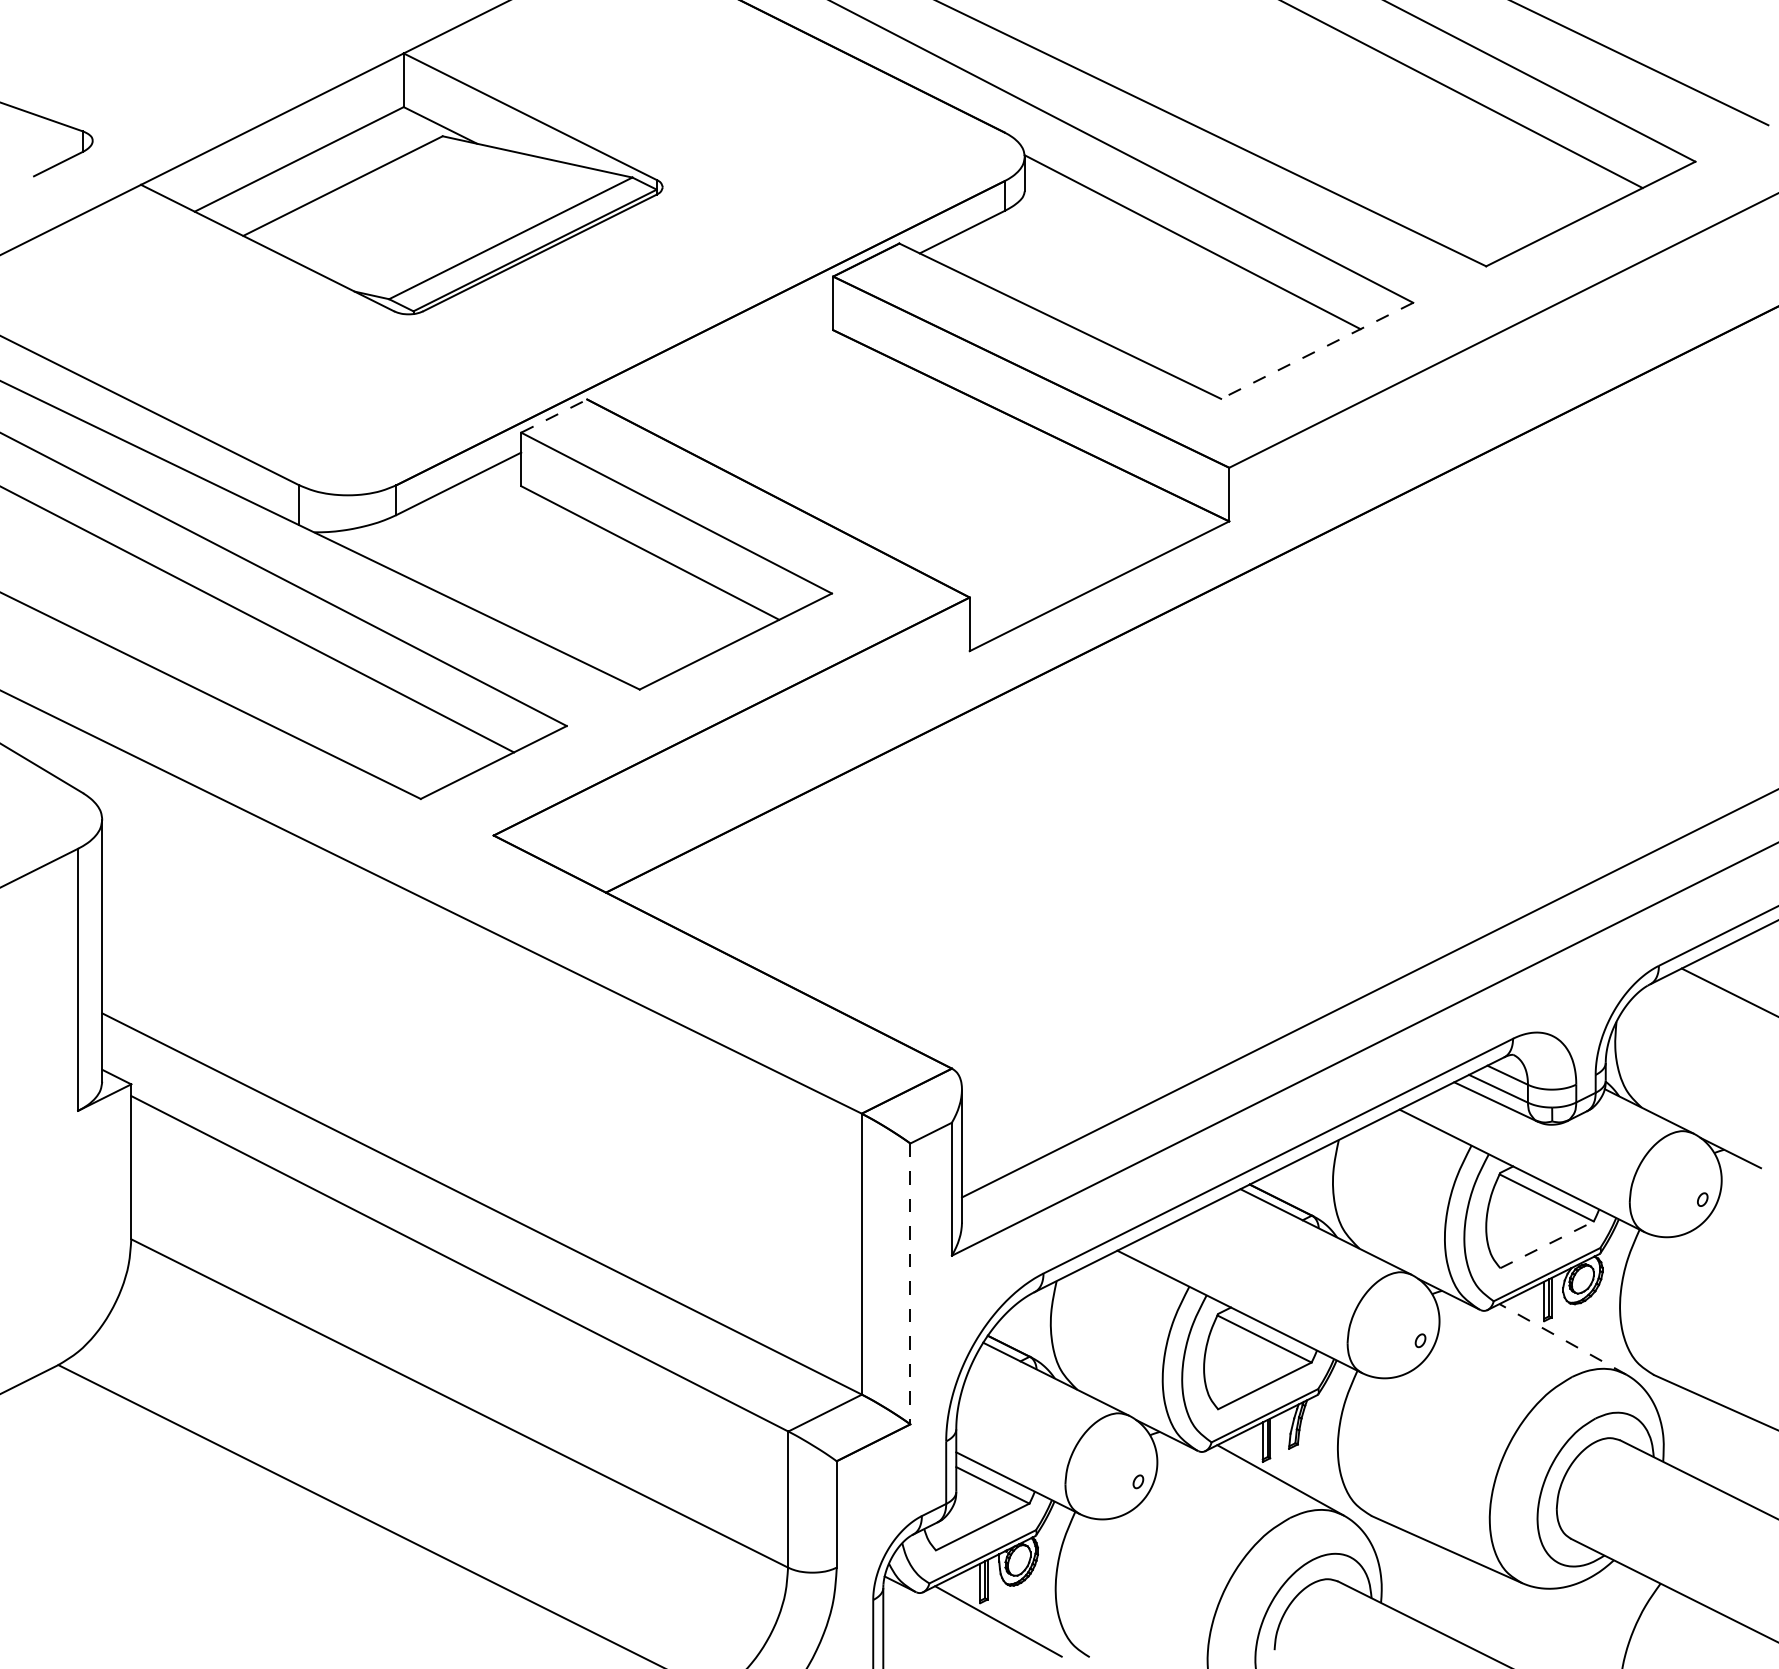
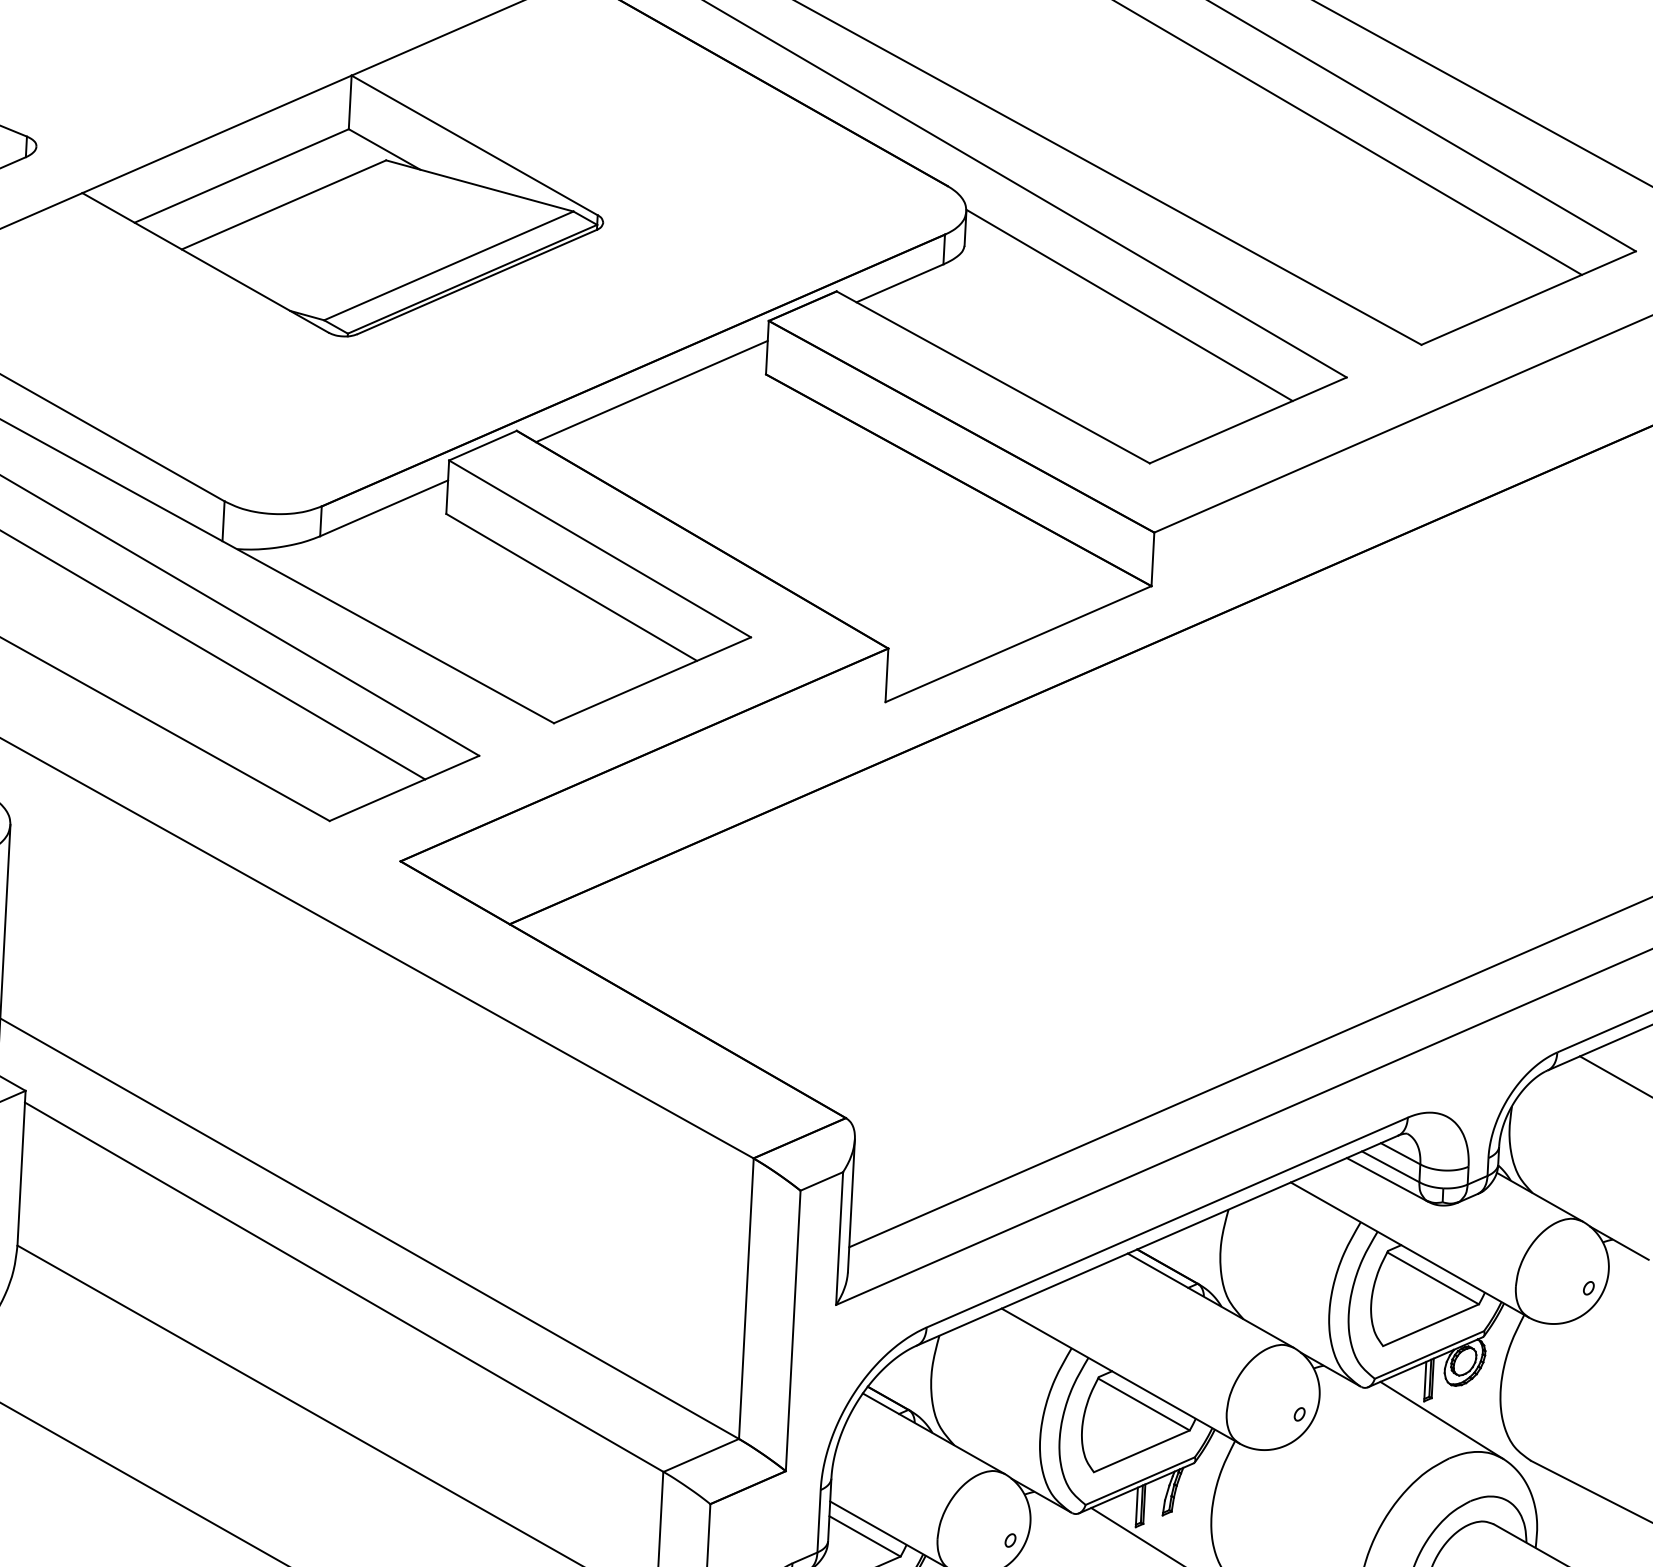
line: (1316, 351) -> (1247, 421), dashed -> solid
line: (719, 352) -> (651, 390), added
line: (554, 416) -> (483, 446), dashed -> solid
line: (1547, 1244) -> (1431, 1324), dashed -> solid
line: (910, 1284) -> (793, 1331), dashed -> solid
line: (1562, 1339) -> (1441, 1420), dashed -> solid

